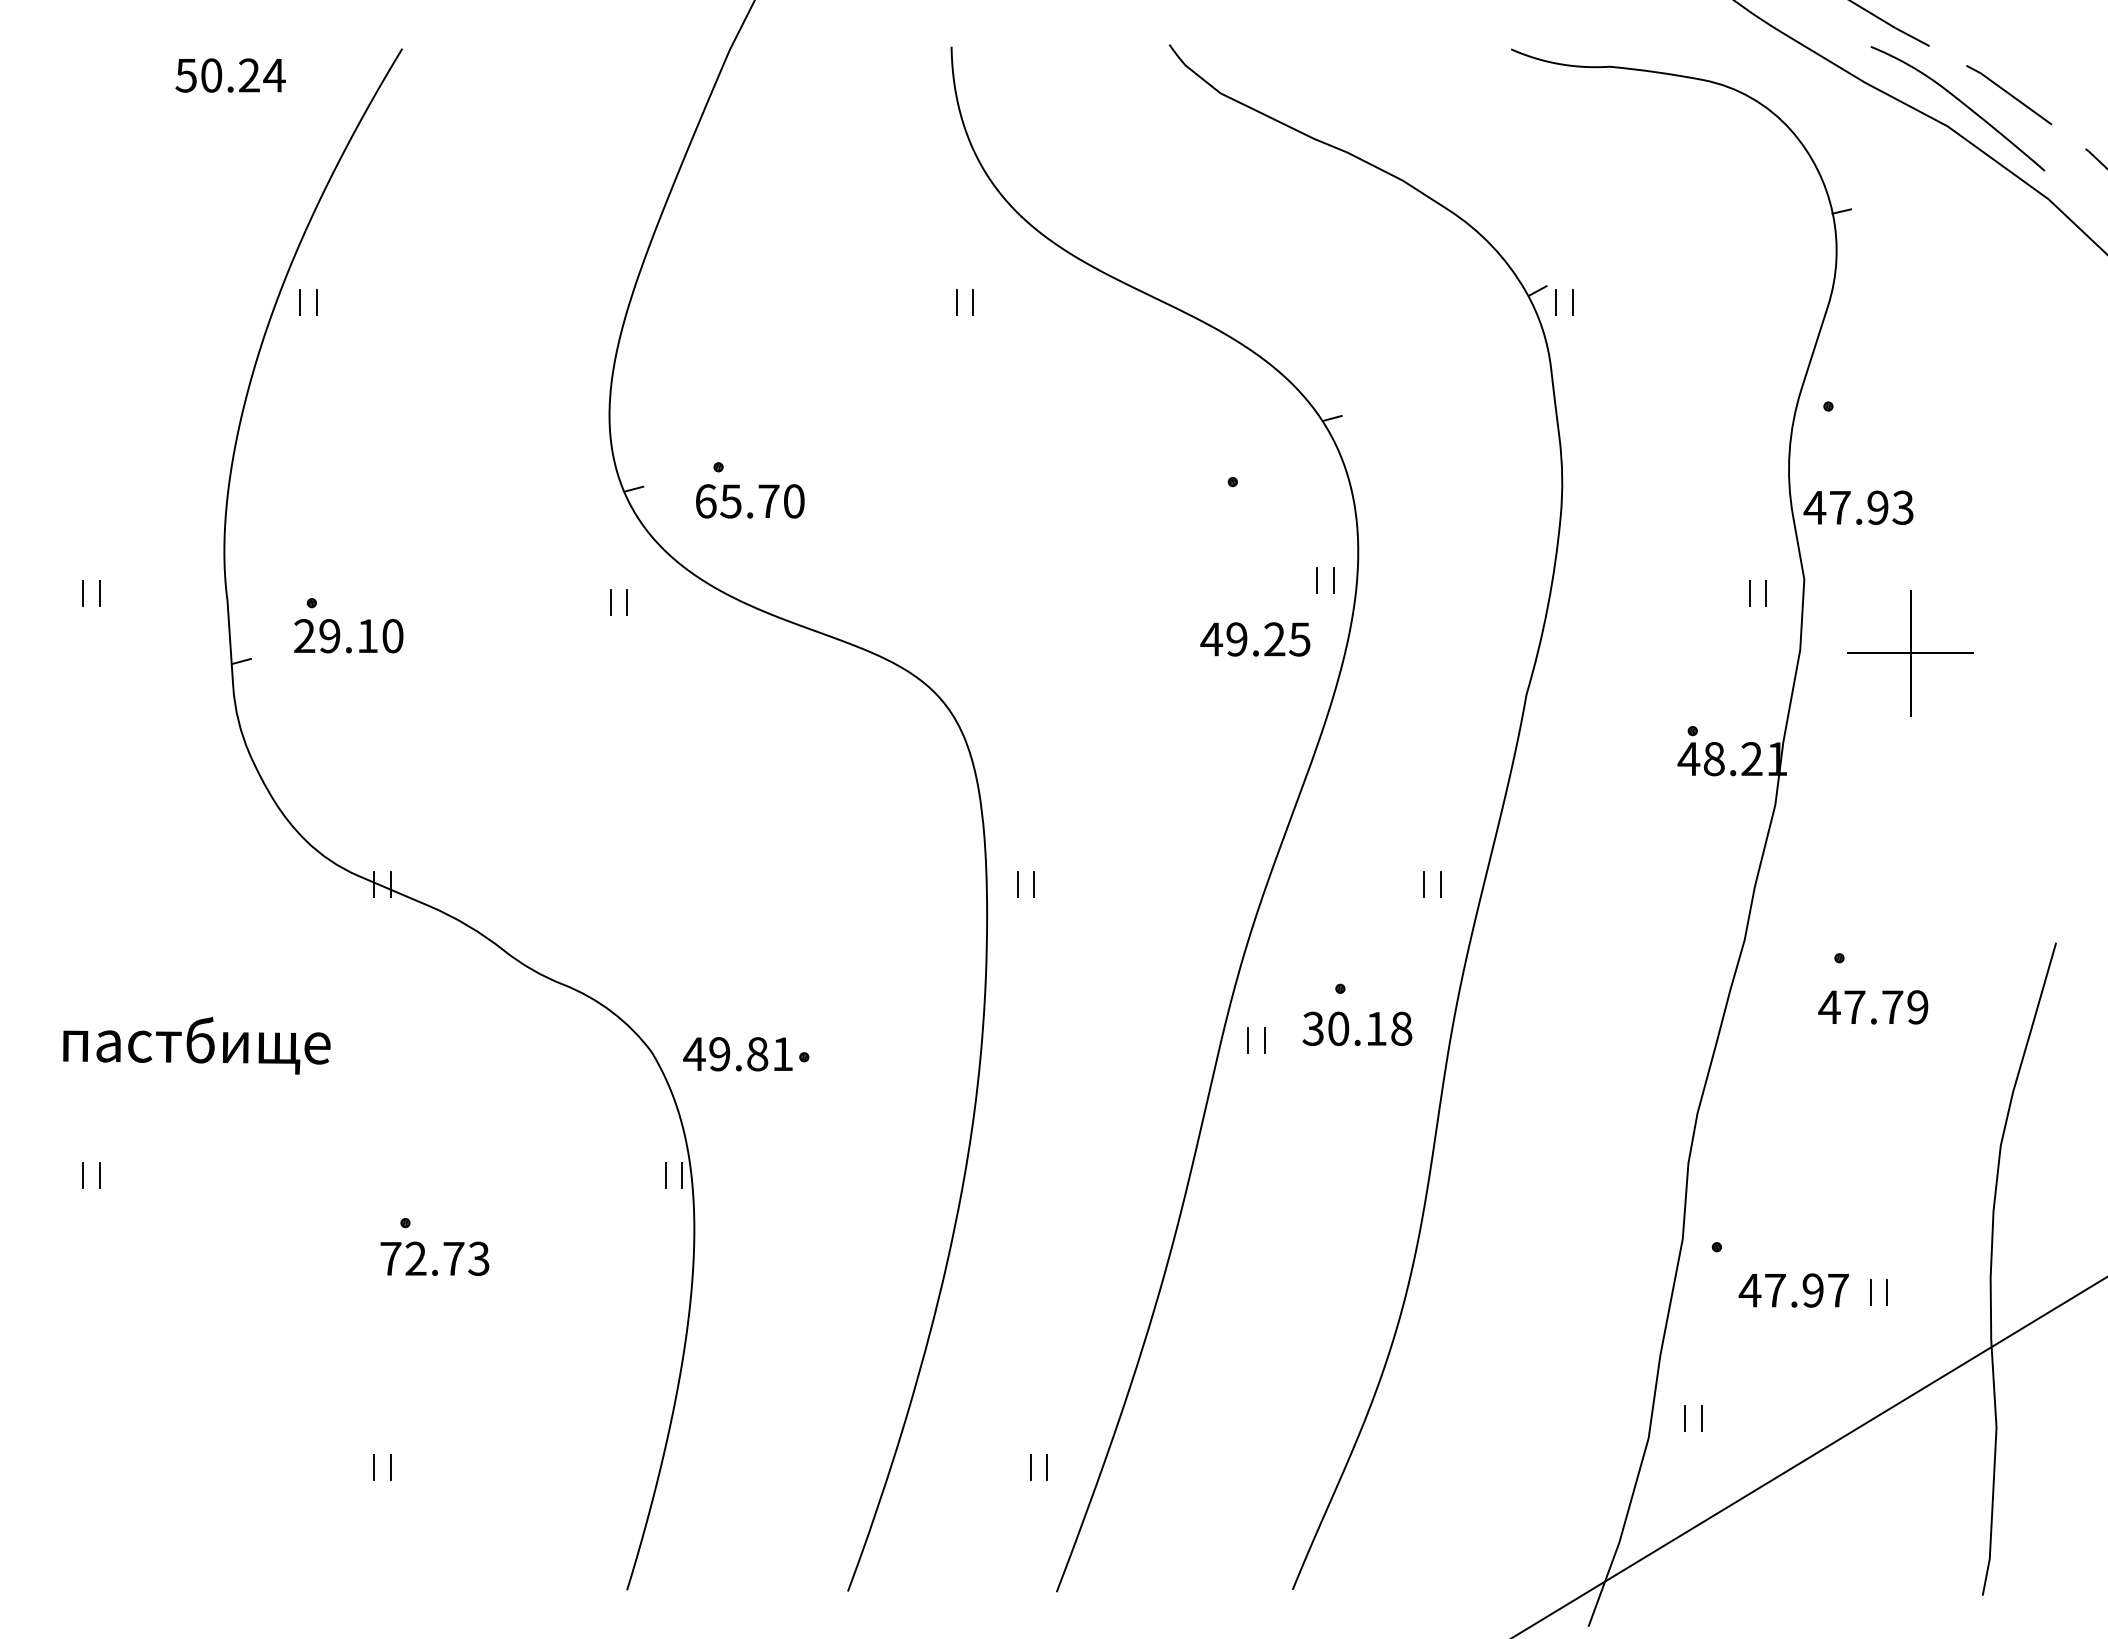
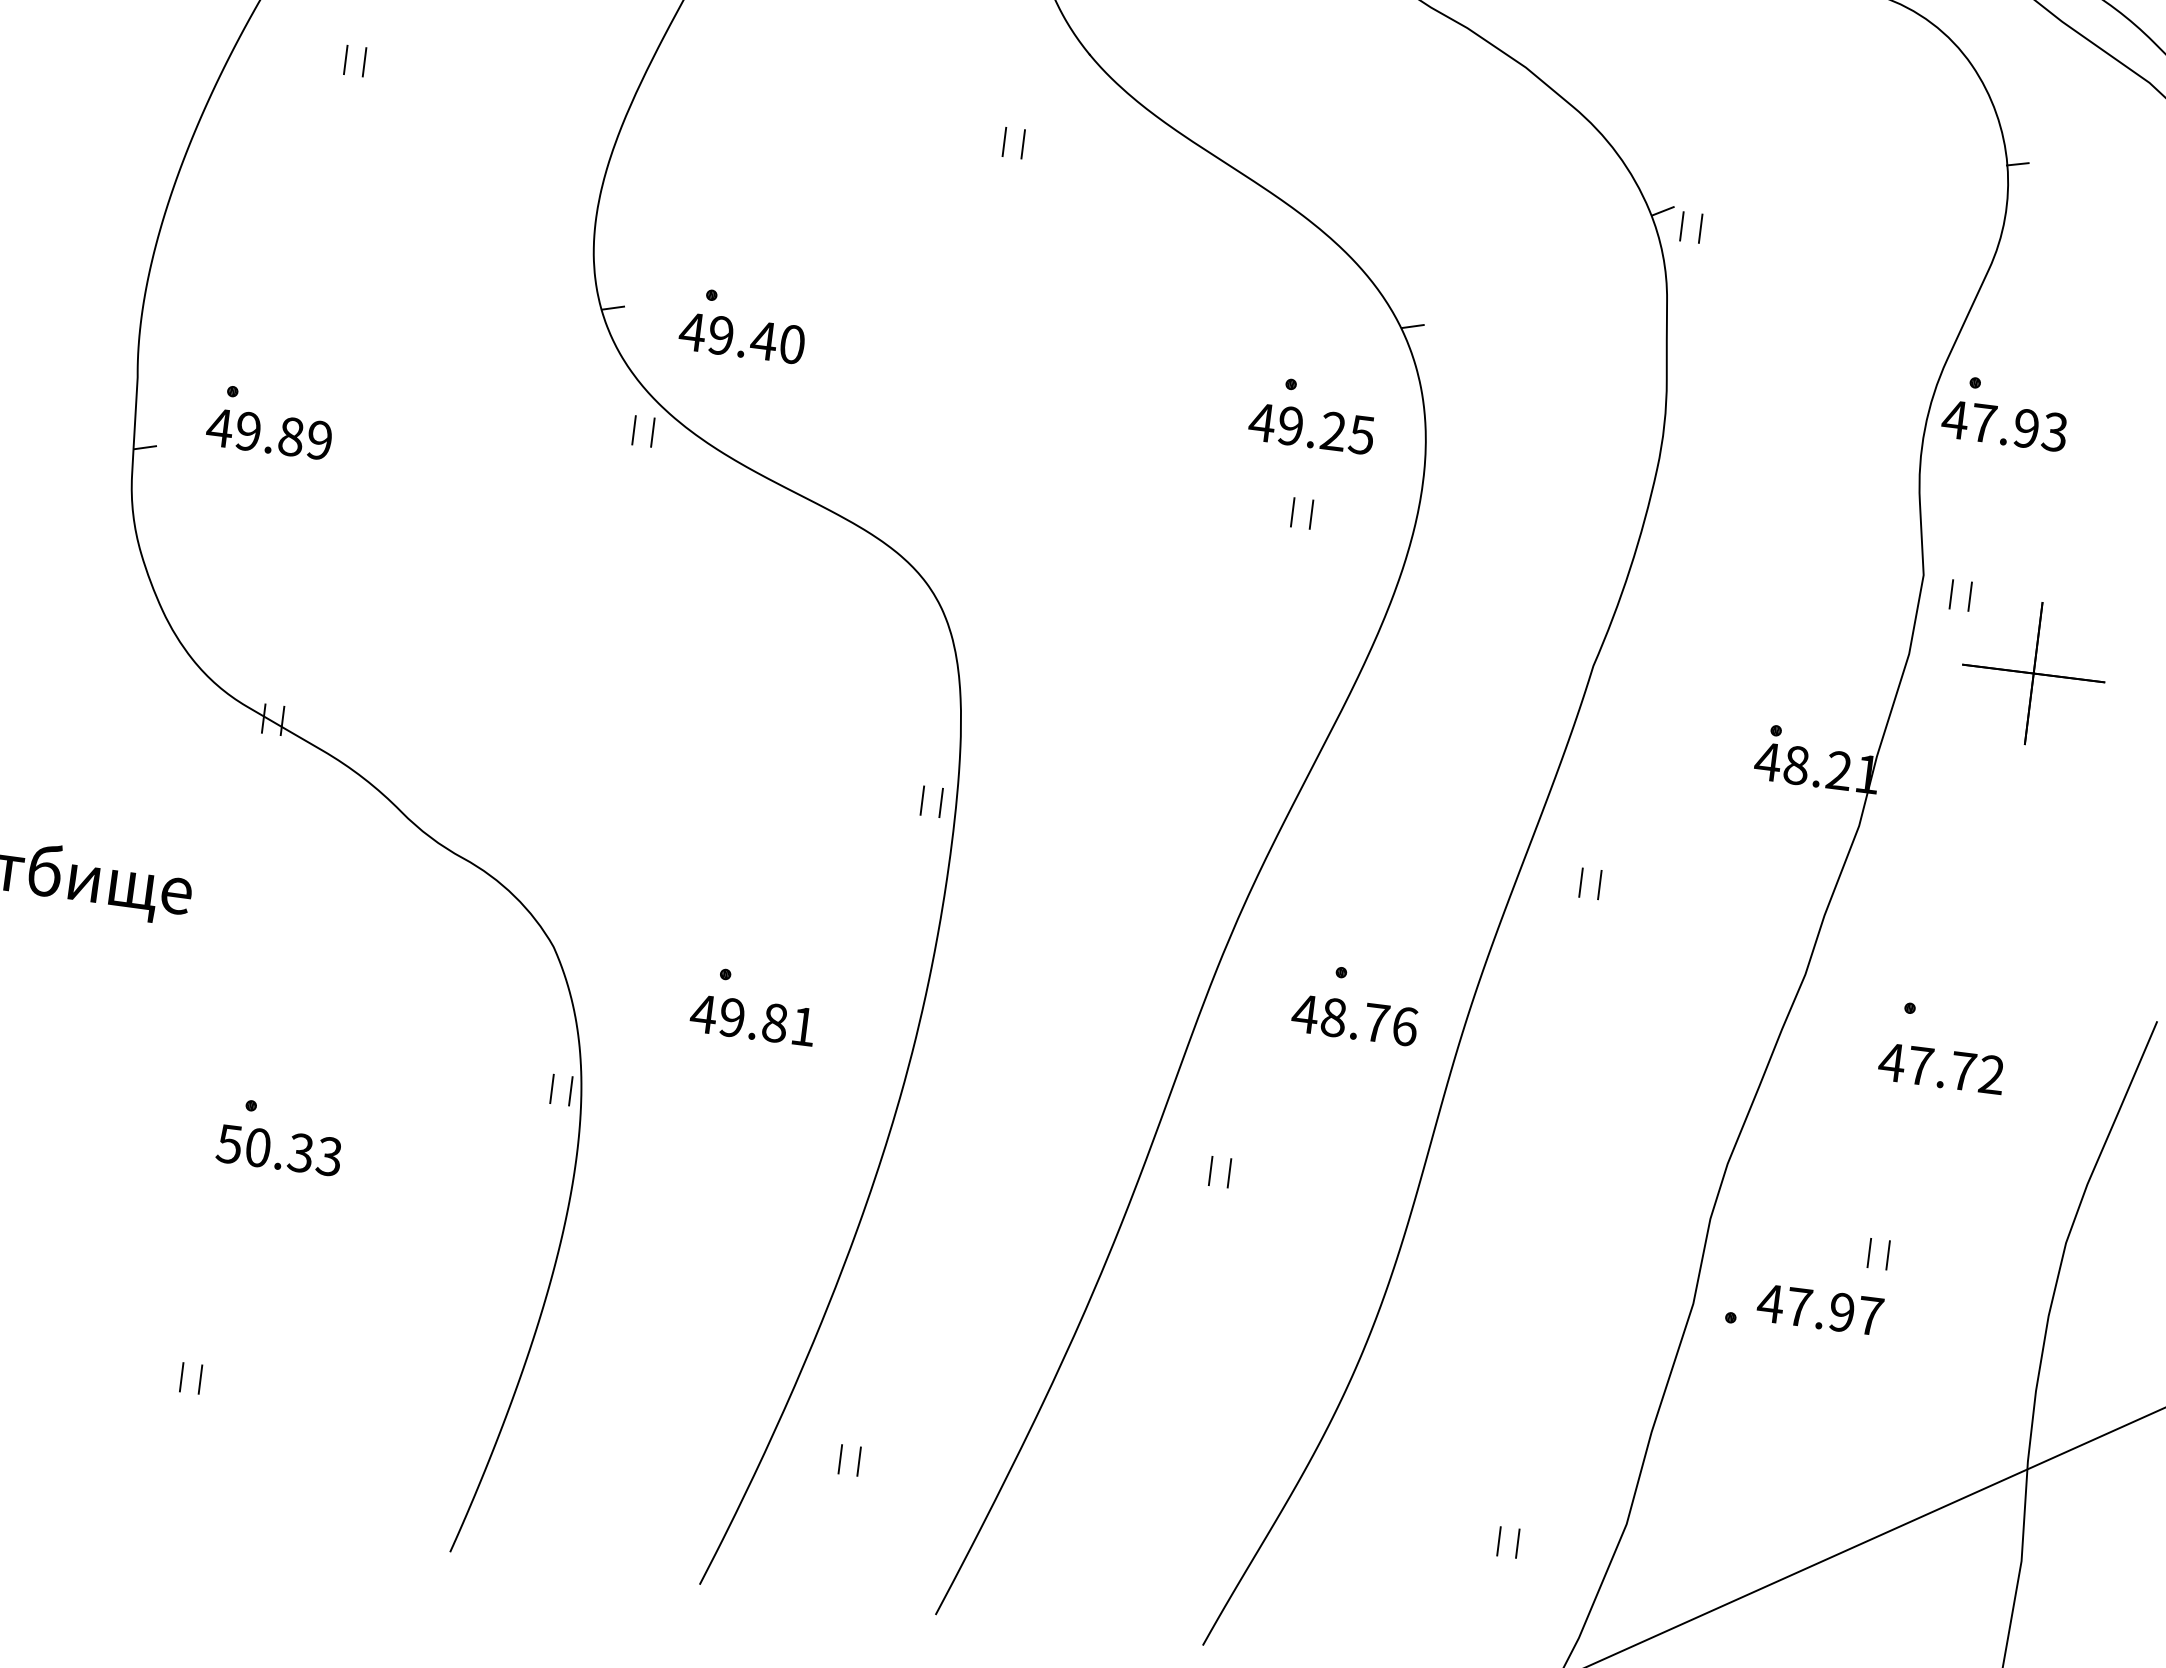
part: (300, 302) -> (345, 60), moved
text: (737, 501) -> (728, 336), 65.70 -> 49.40
text: (1858, 507) -> (2004, 425), moved
part: (1317, 580) -> (1293, 512), moved
part: (1750, 593) -> (1952, 594), moved
part: (611, 602) -> (635, 430), moved
text: (348, 636) -> (269, 434), 29.10 -> 49.89
text: (1255, 639) -> (1311, 428), moved
part: (1018, 884) -> (923, 800), moved
part: (1424, 884) -> (1581, 882), moved
text: (1917, 1007) -> (1991, 1075), 47.79 -> 47.72
text: (1356, 1028) -> (1354, 1019), 30.18 -> 48.76
part: (1248, 1040) -> (1211, 1170), moved
text: (737, 1054) -> (752, 1020), moved
text: (421, 1258) -> (264, 1148), 72.73 -> 50.33
text: (1793, 1290) -> (1819, 1309), moved
part: (1871, 1292) -> (1870, 1252), moved
part: (1685, 1418) -> (1499, 1541), moved
part: (1031, 1467) -> (841, 1459), moved

